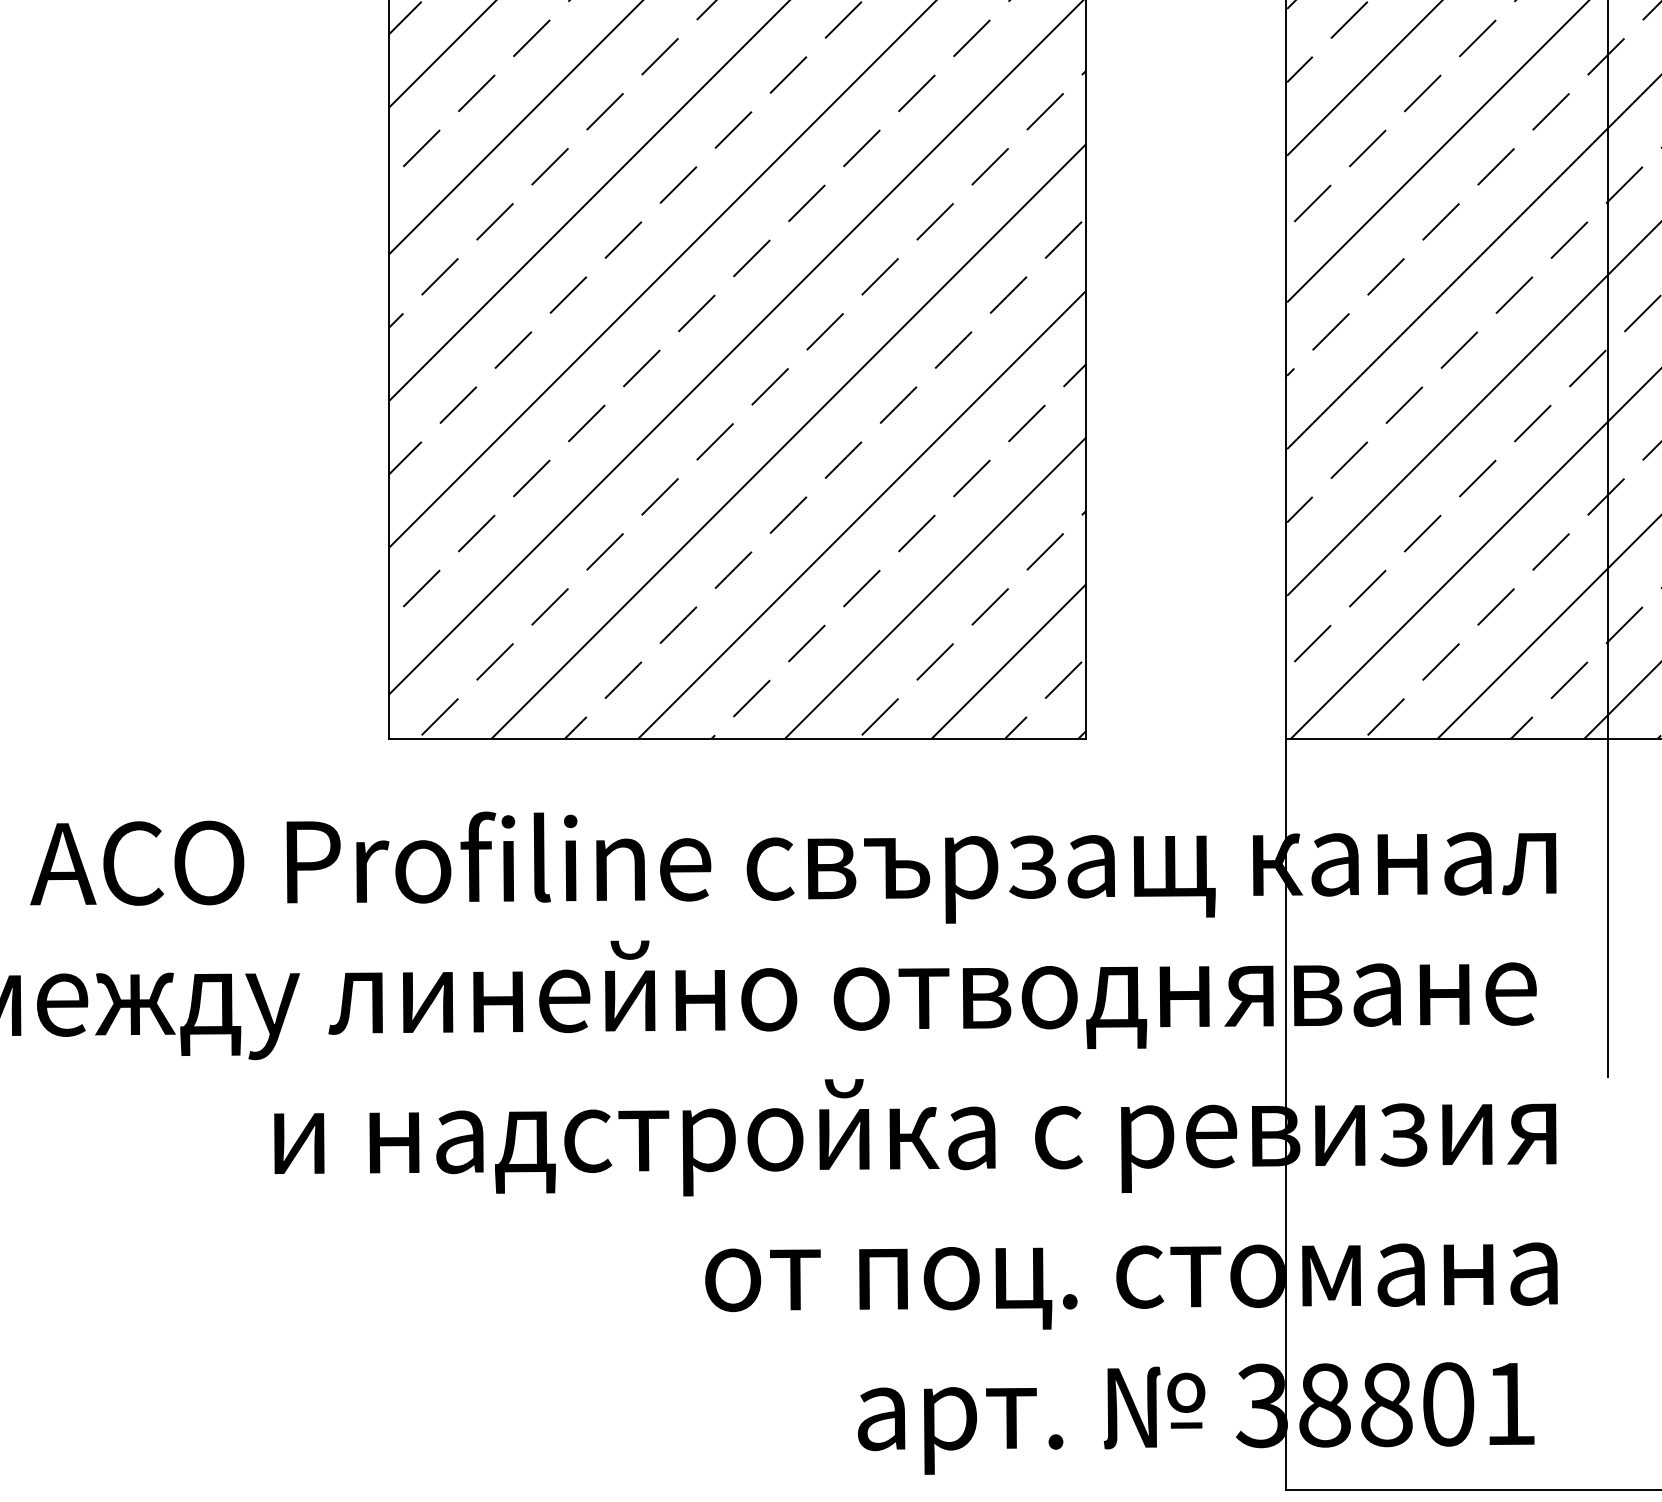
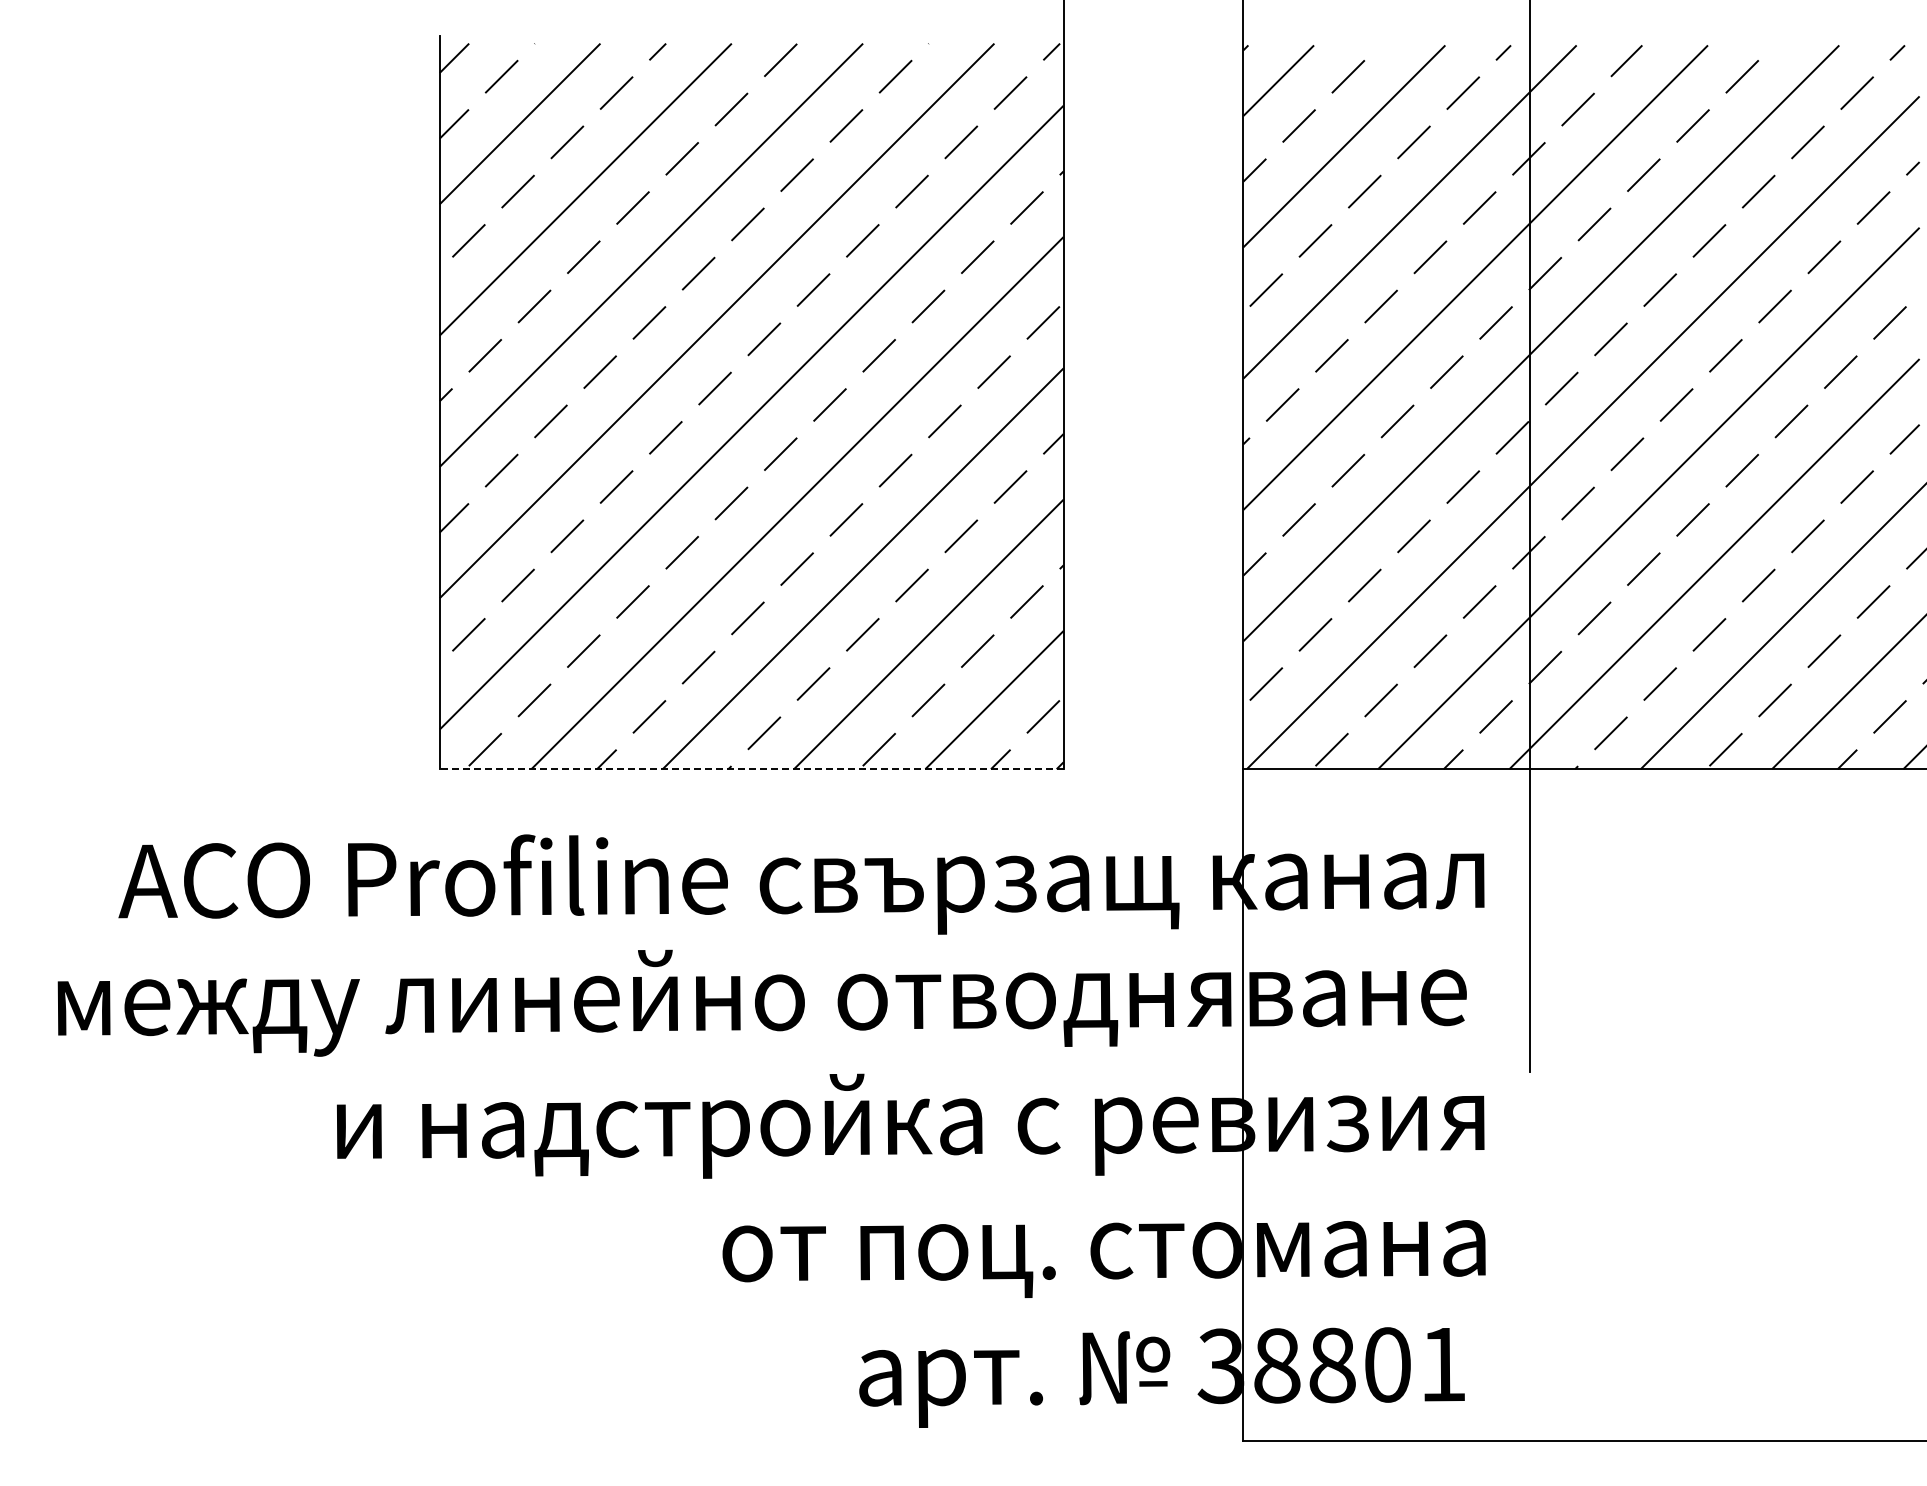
line: (737, 739) -> (751, 769), solid -> dashed

